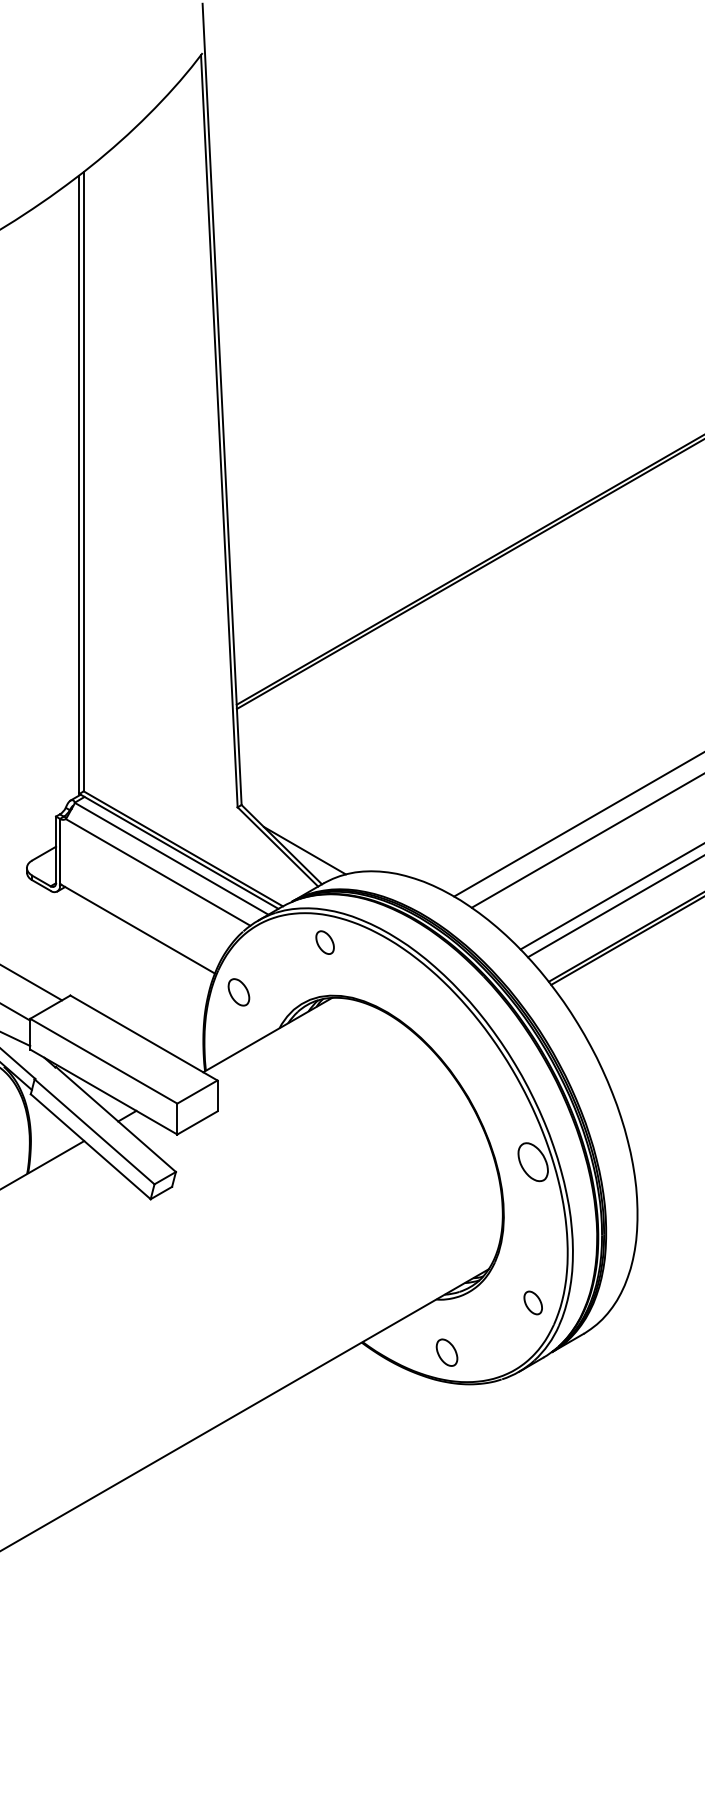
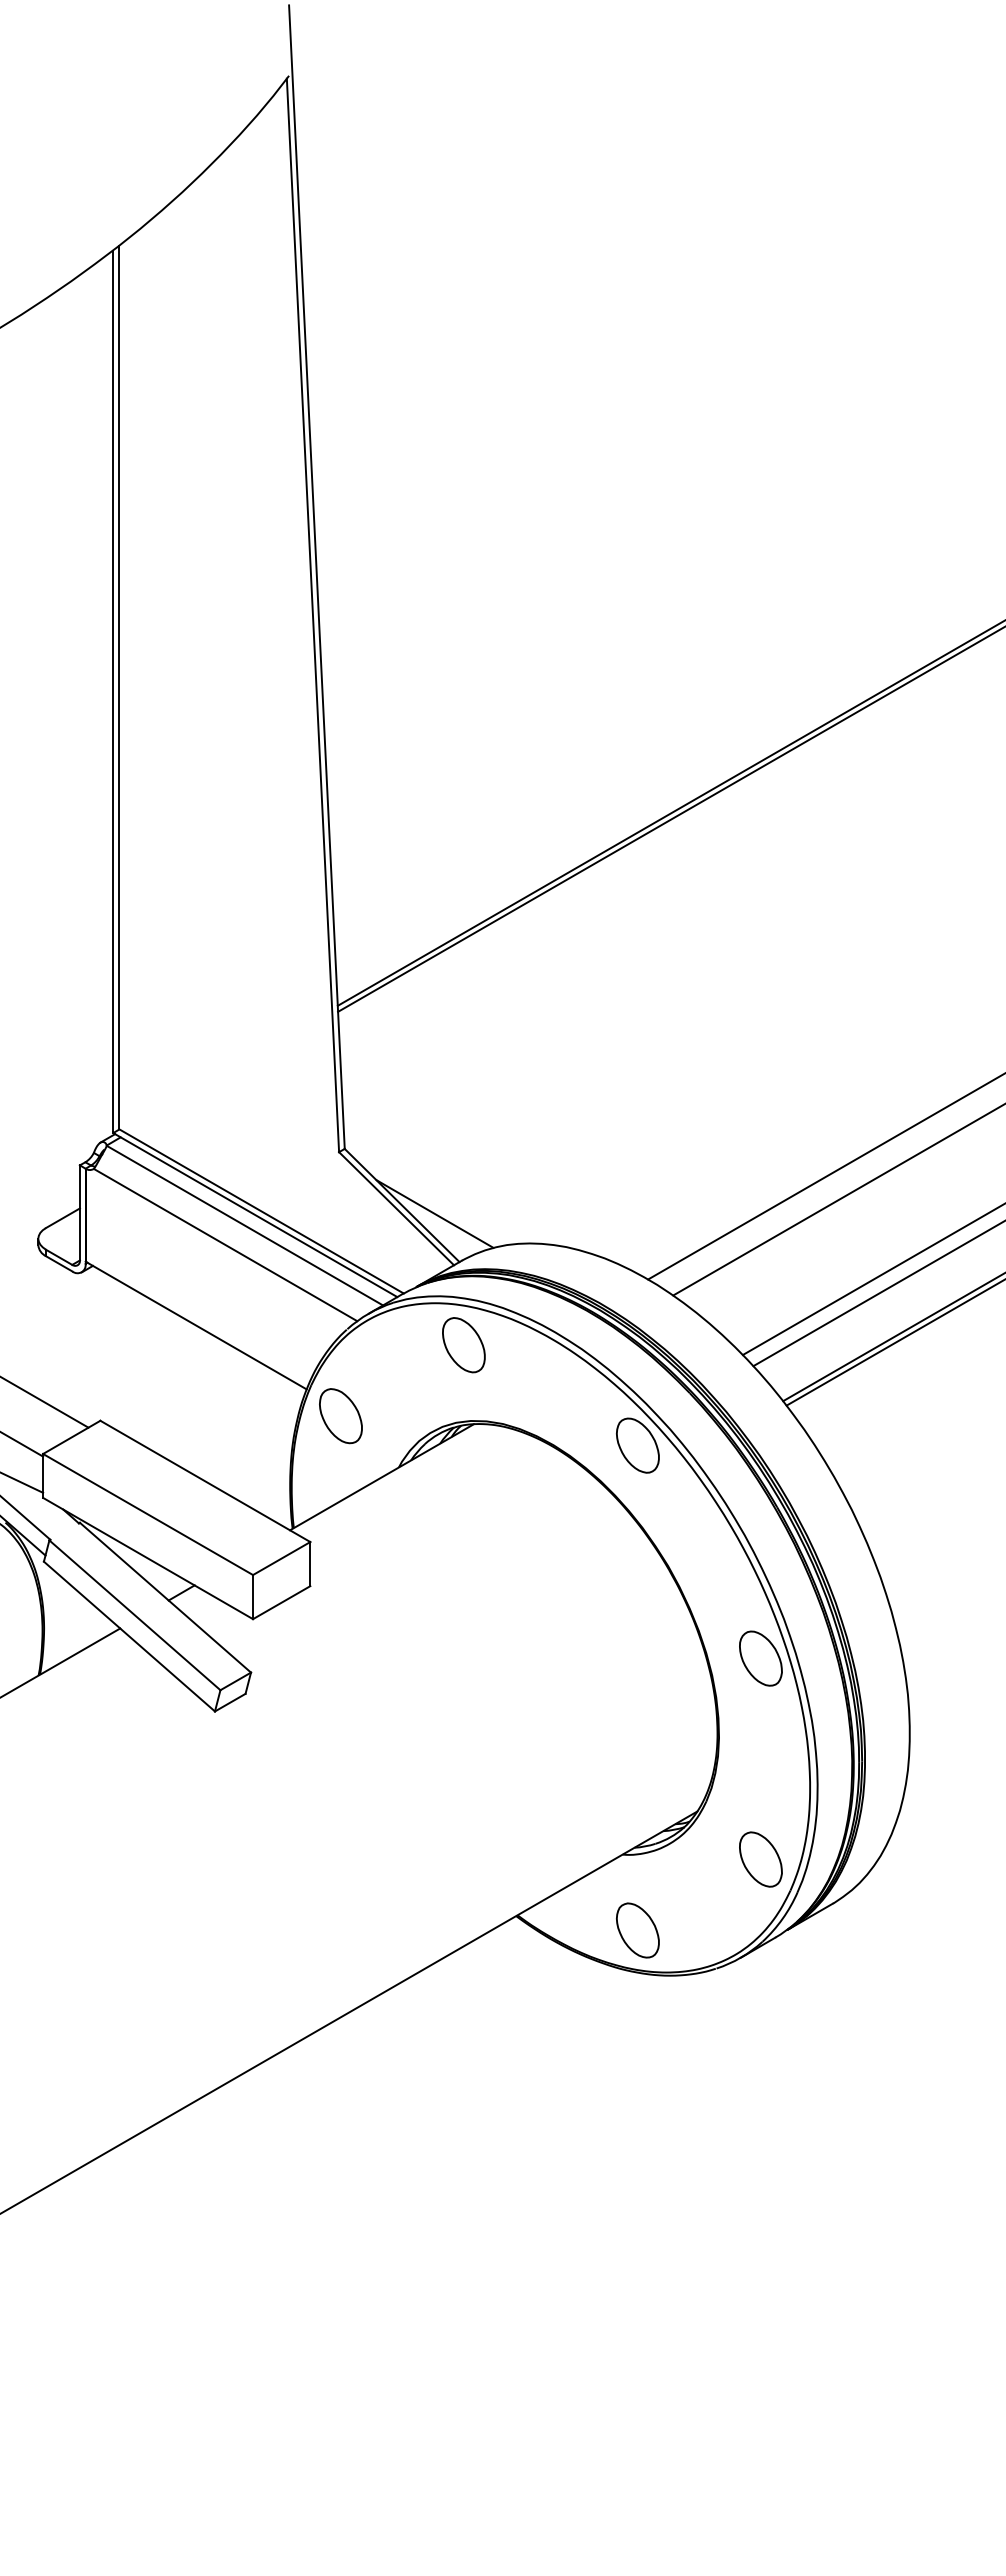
part: (324, 942) -> (463, 1345), size x1.67
part: (238, 992) -> (340, 1416), size x1.43
part: (446, 1012) -> (637, 1445), added
part: (532, 1302) -> (760, 1859), size x1.67
part: (446, 1352) -> (637, 1930), size x1.43

